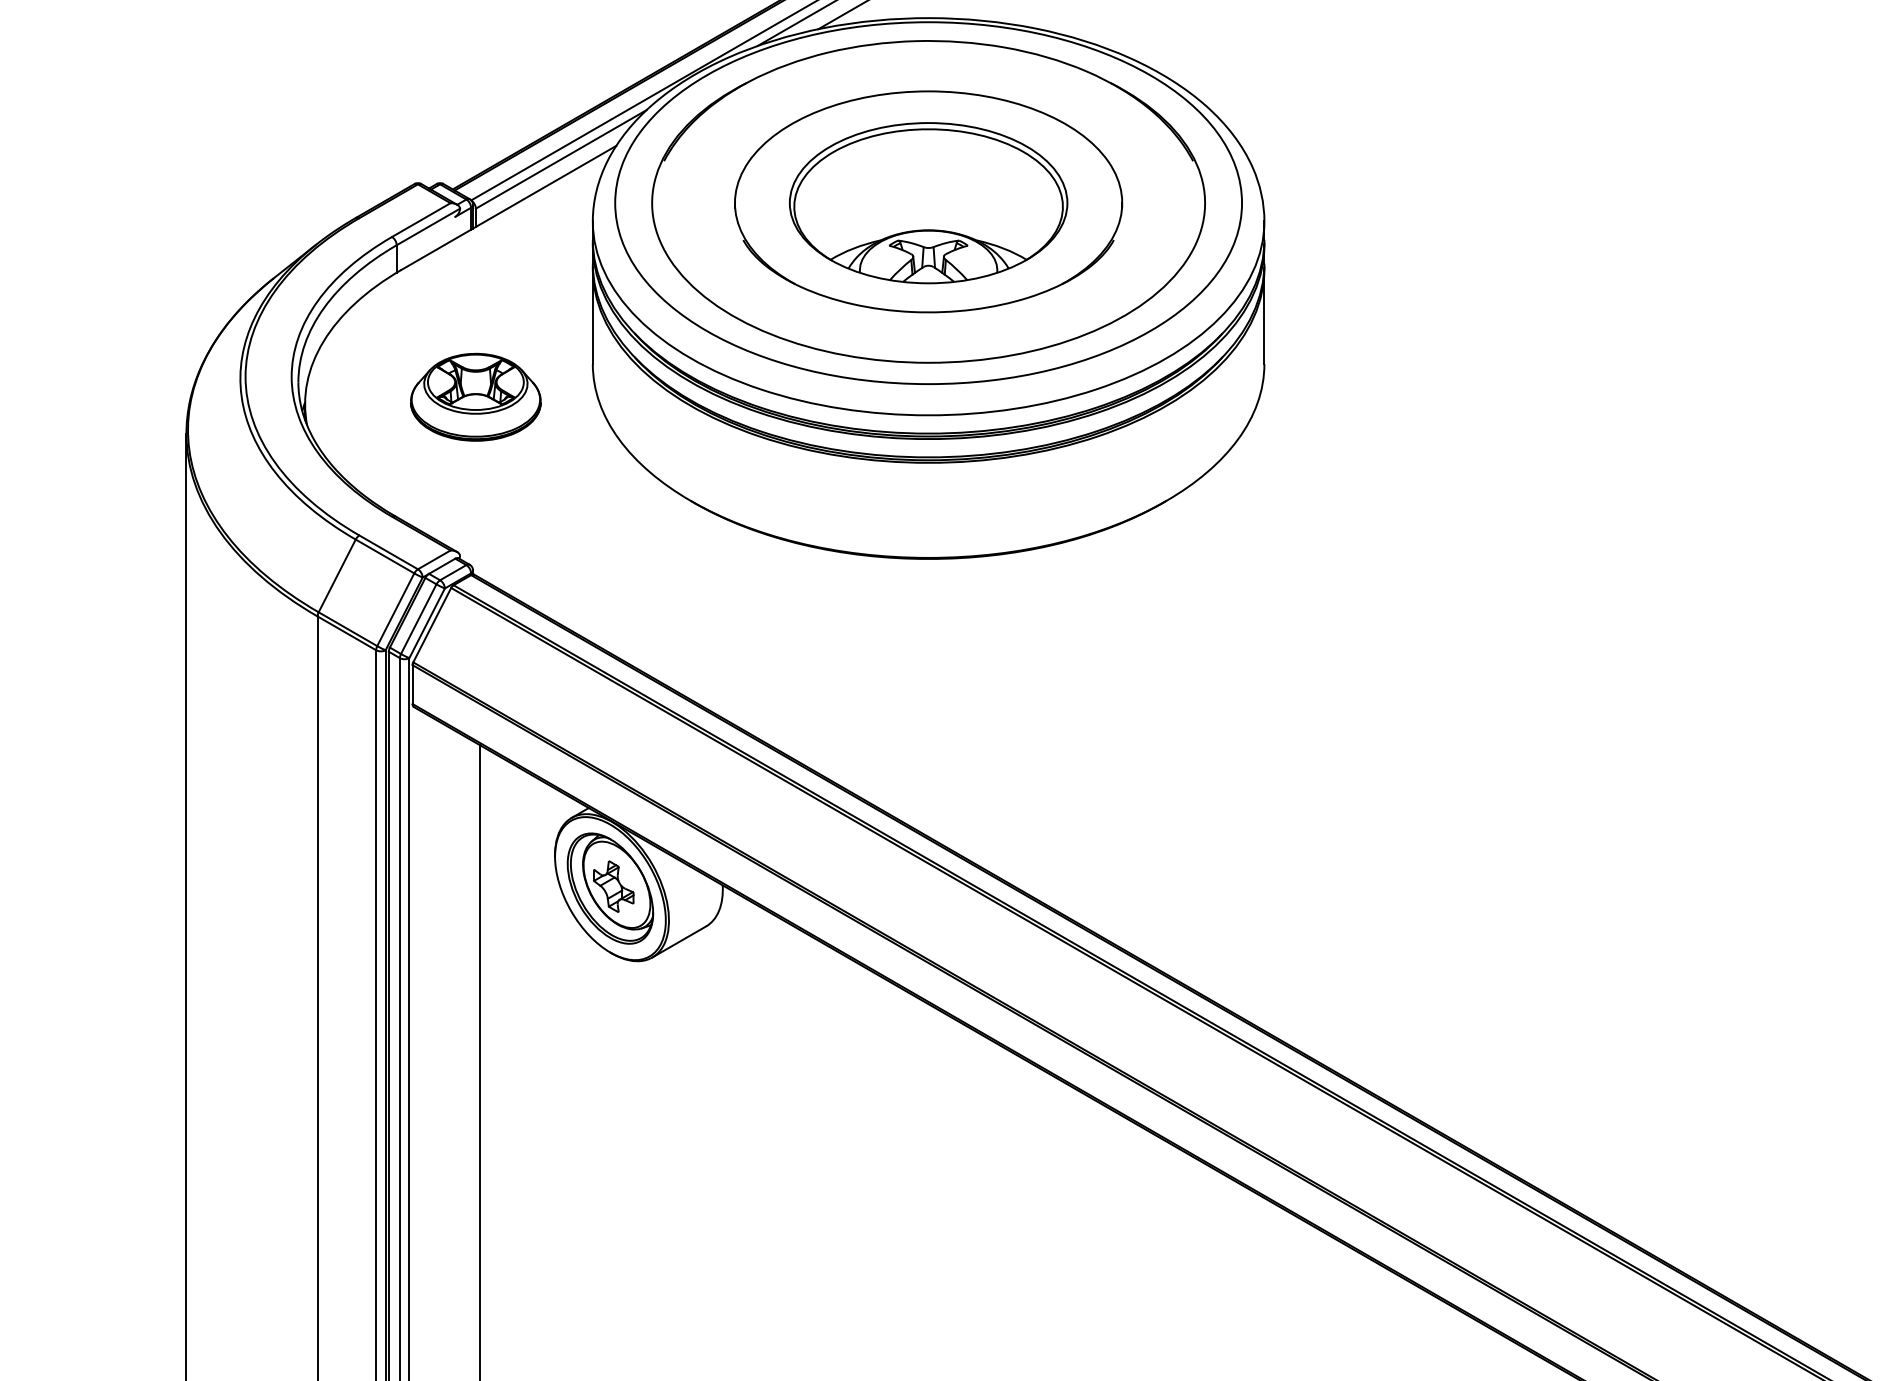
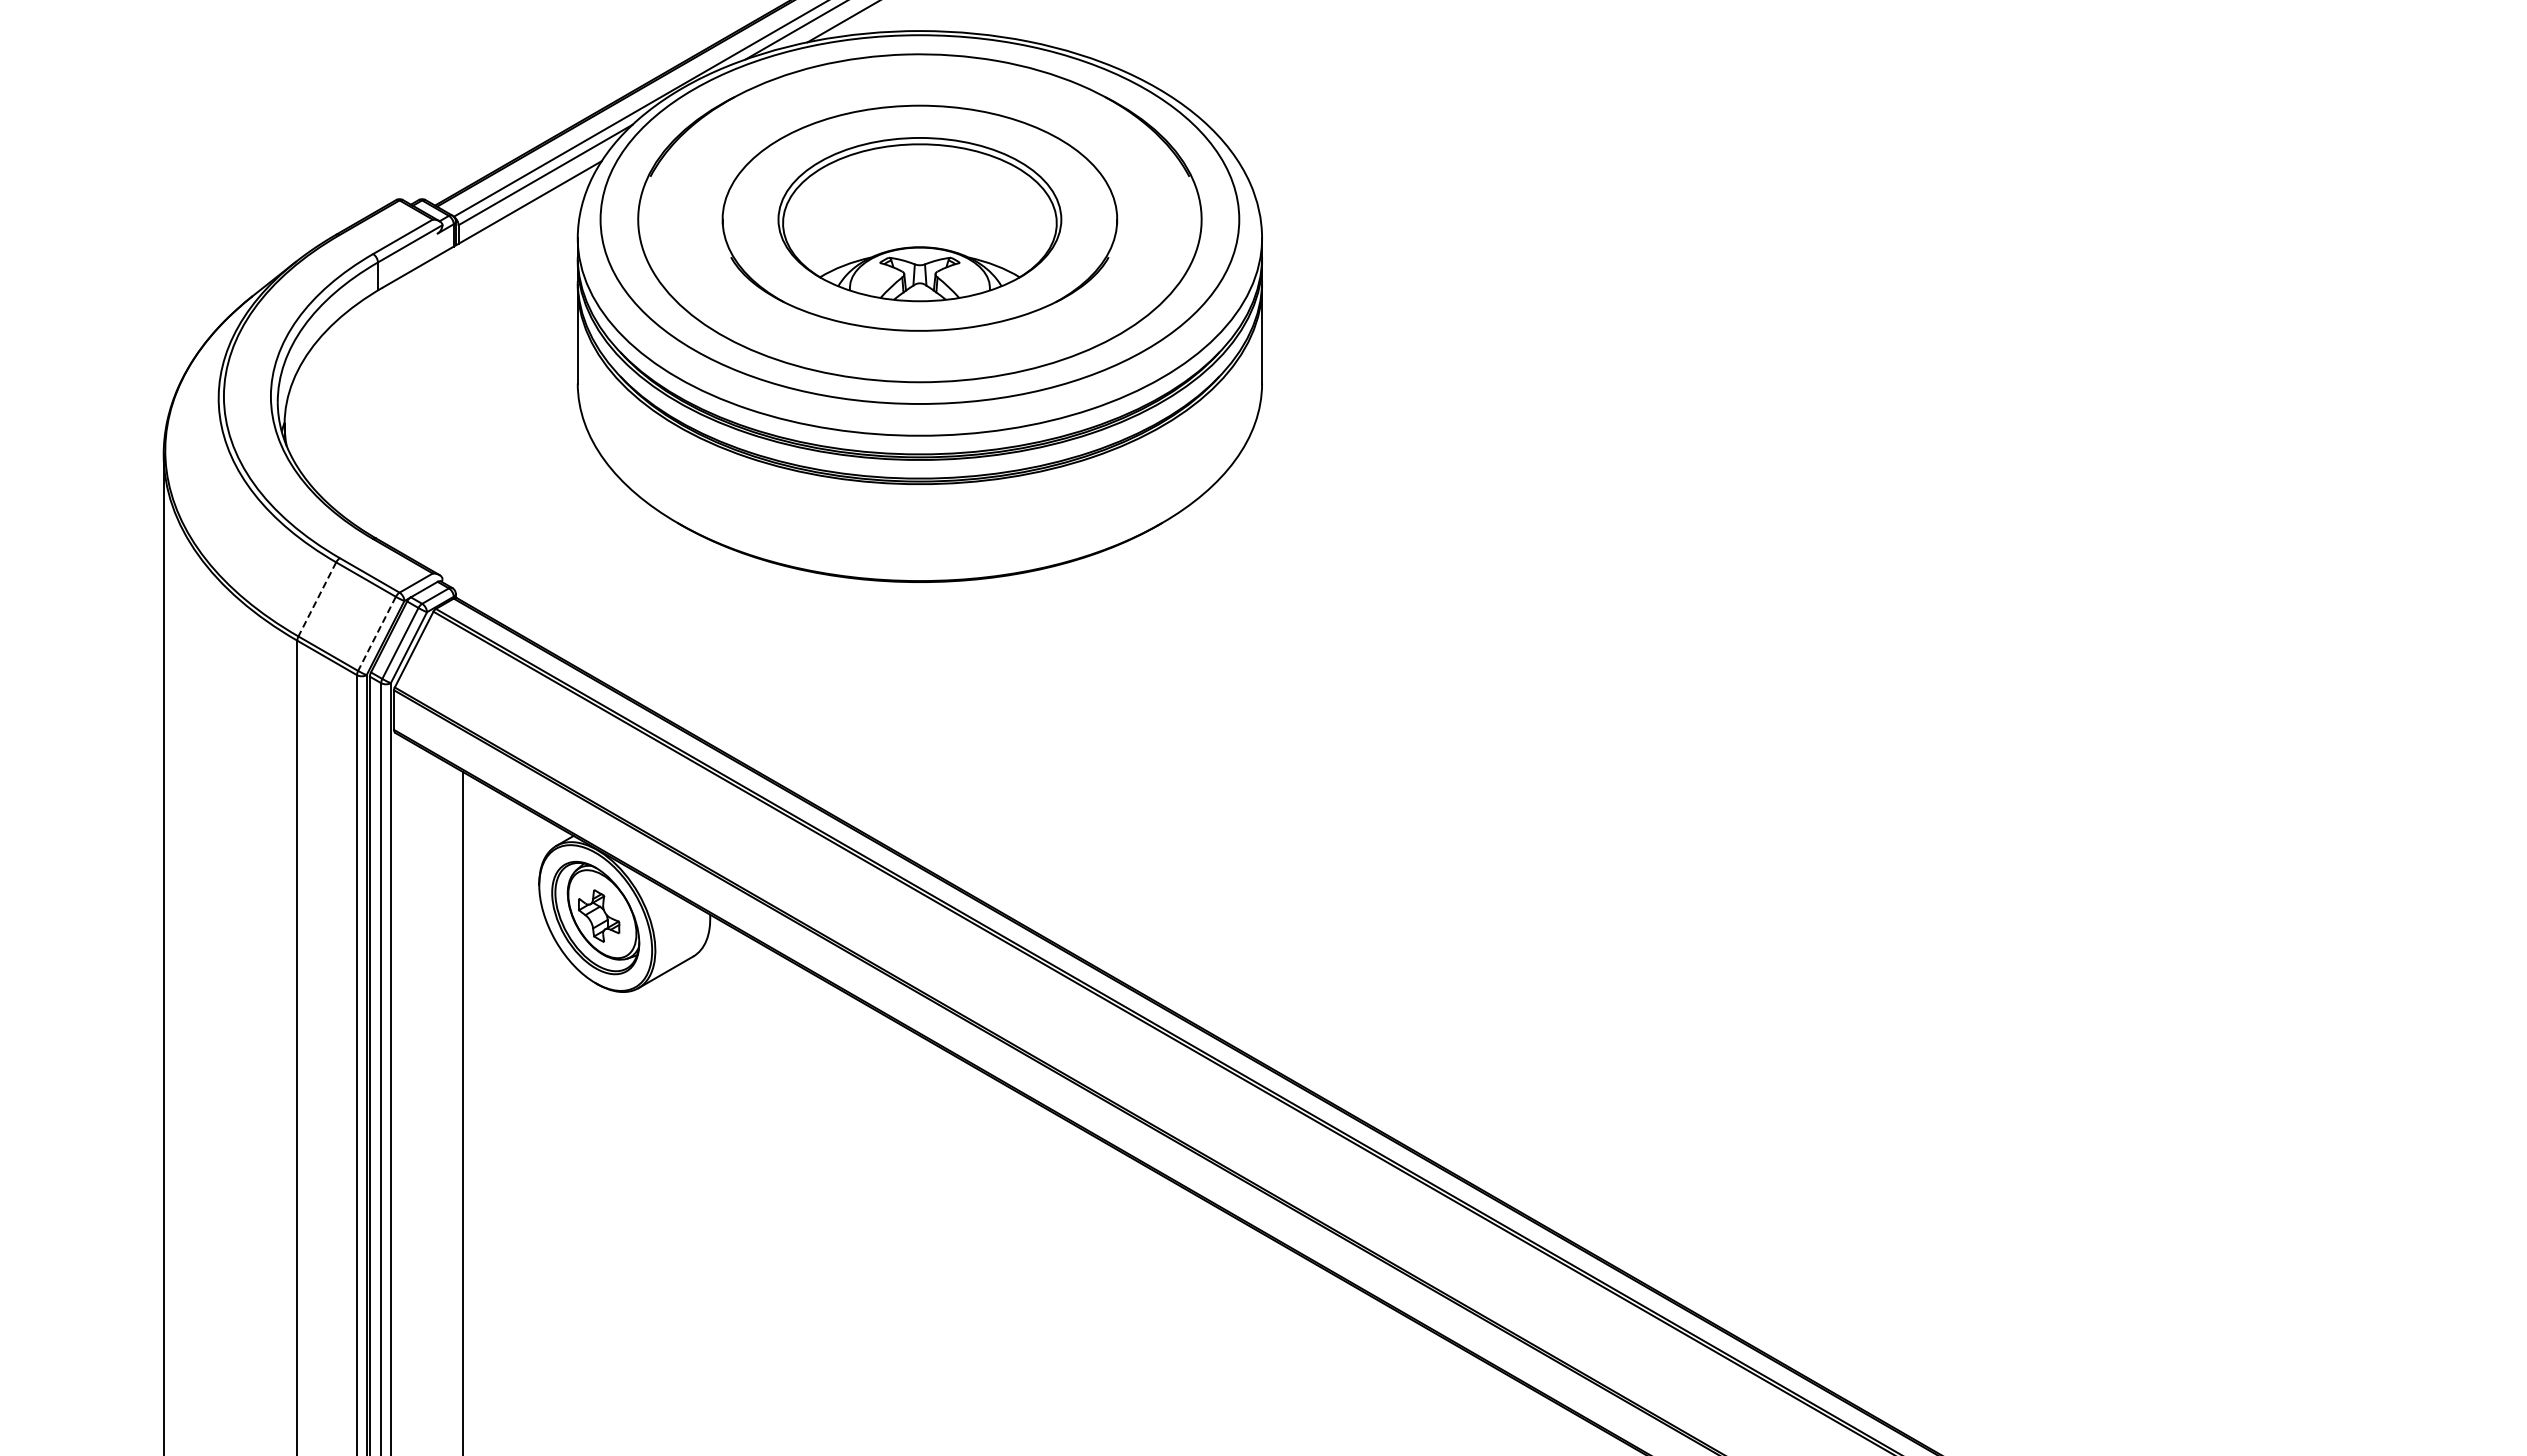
part: (475, 397) -> (458, 417), removed
line: (337, 576) -> (317, 599), solid -> dashed
line: (396, 609) -> (377, 633), solid -> dashed

